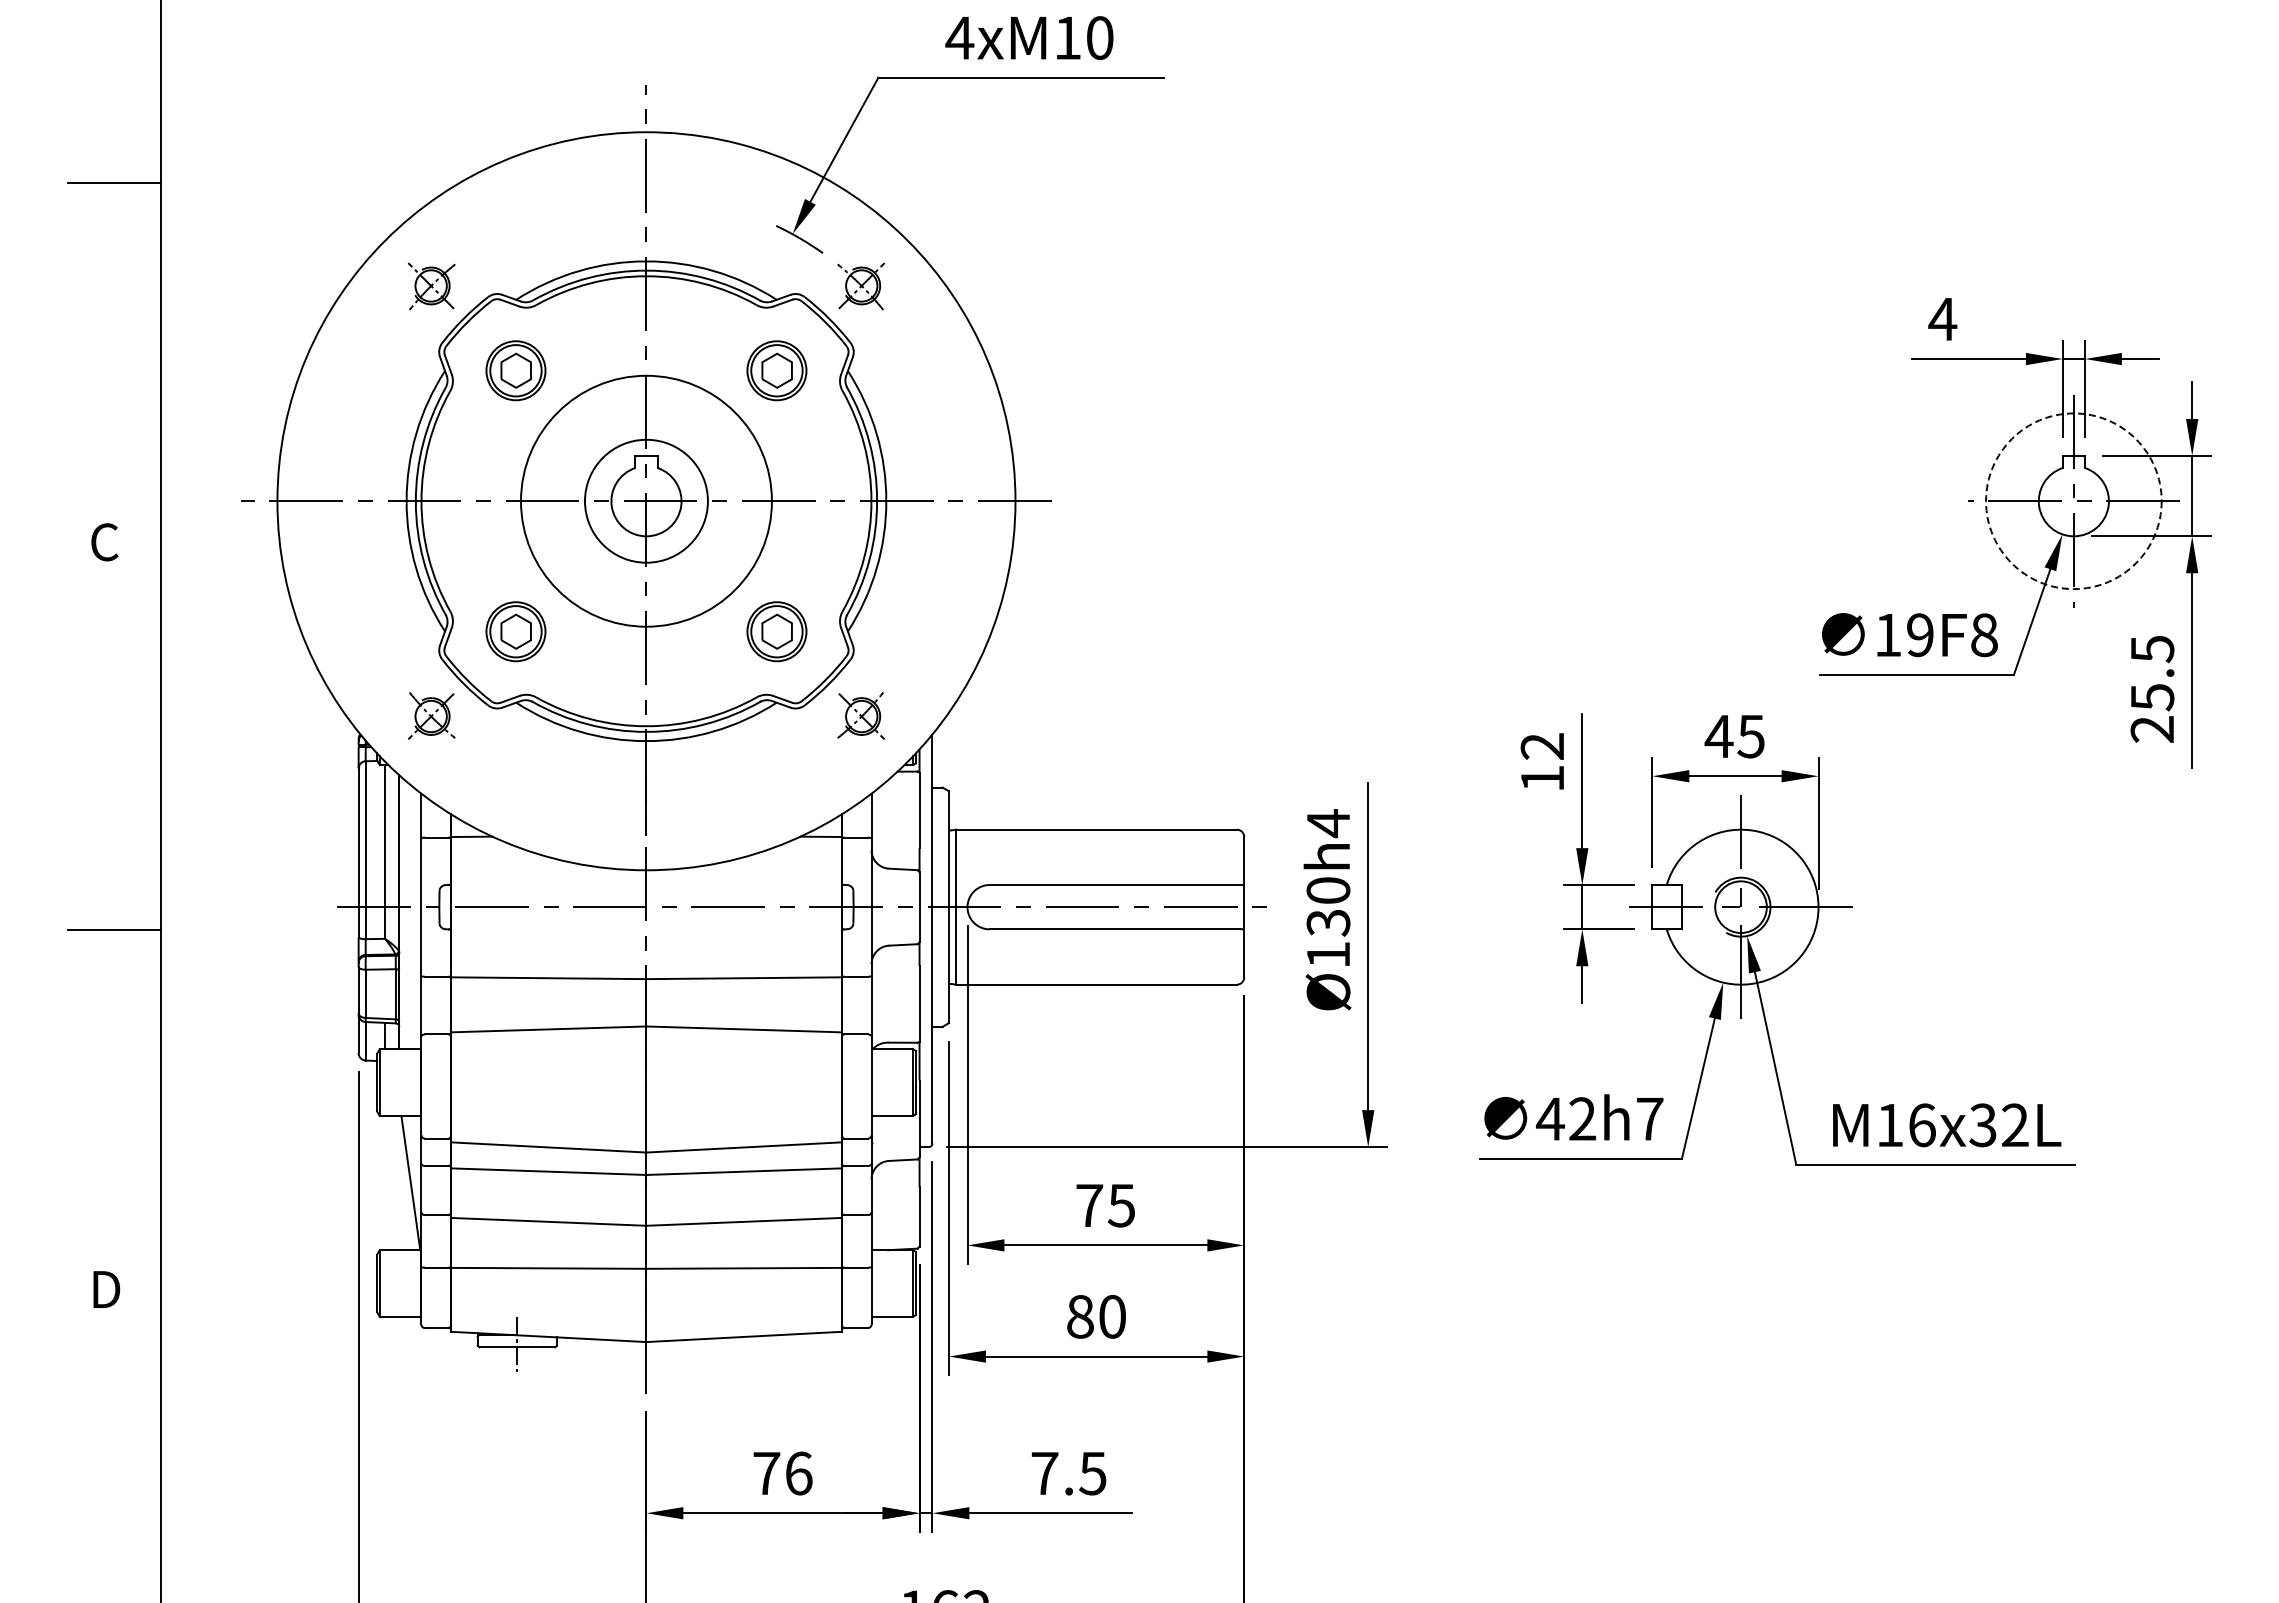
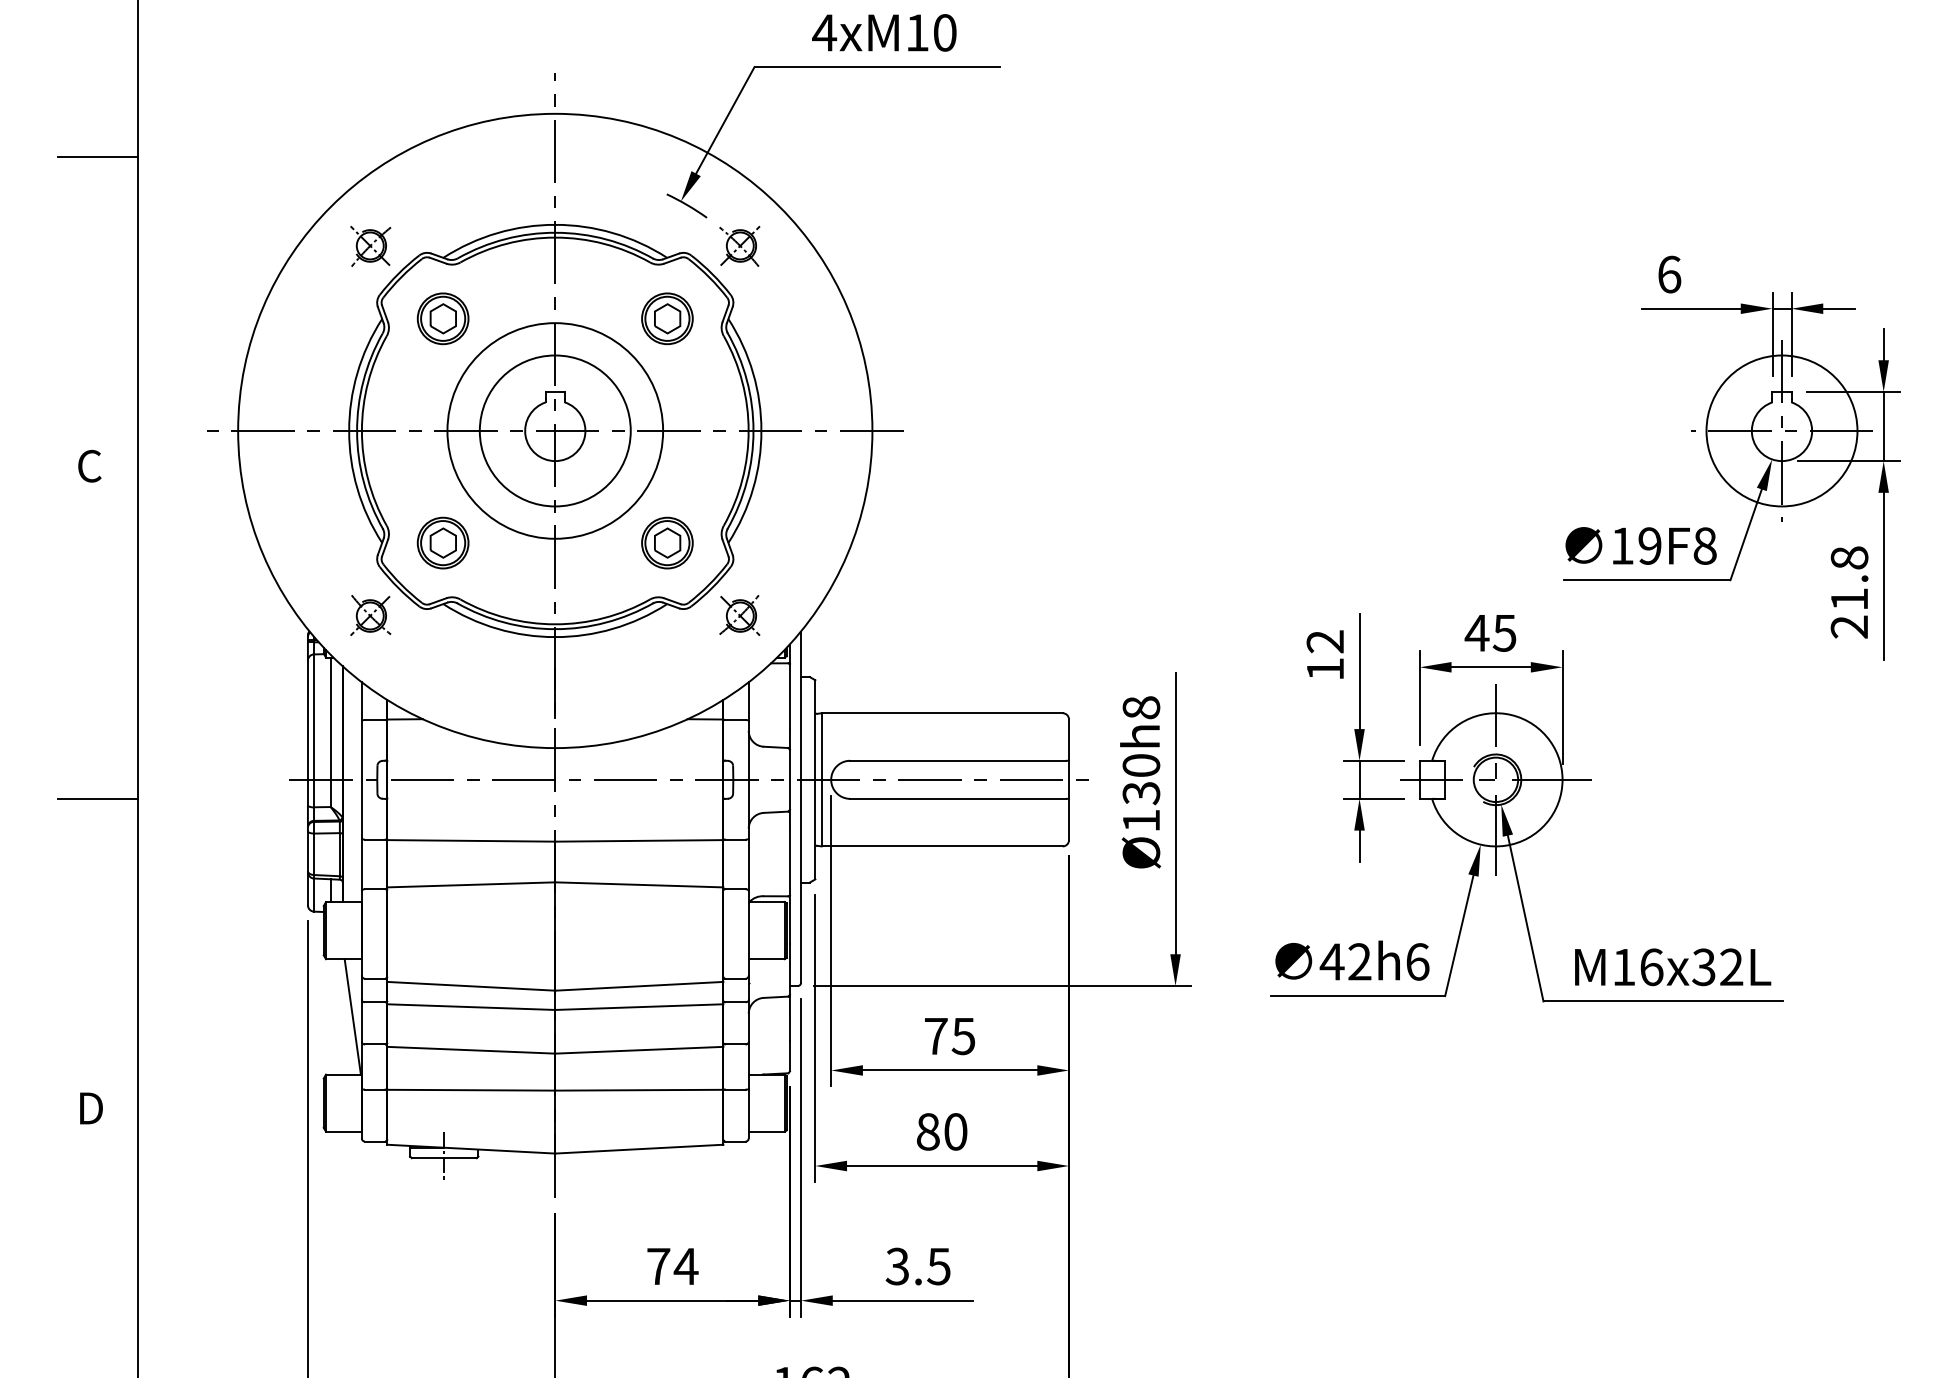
text: (1942, 319) -> (1669, 274), 4 -> 6
circle: (646, 501) -> (555, 431), size x1.43
circle: (2073, 501) -> (1781, 431), dashed -> solid
text: (2152, 673) -> (1849, 578), 25.5 -> 21.8
text: (1328, 823) -> (1141, 707), Ø130h4 -> Ø130h8
text: (1650, 1118) -> (1418, 961), 42h7 -> 42h6
text: (798, 1473) -> (685, 1266), 76 -> 74
text: (1044, 1473) -> (897, 1266), 7.5 -> 3.5

